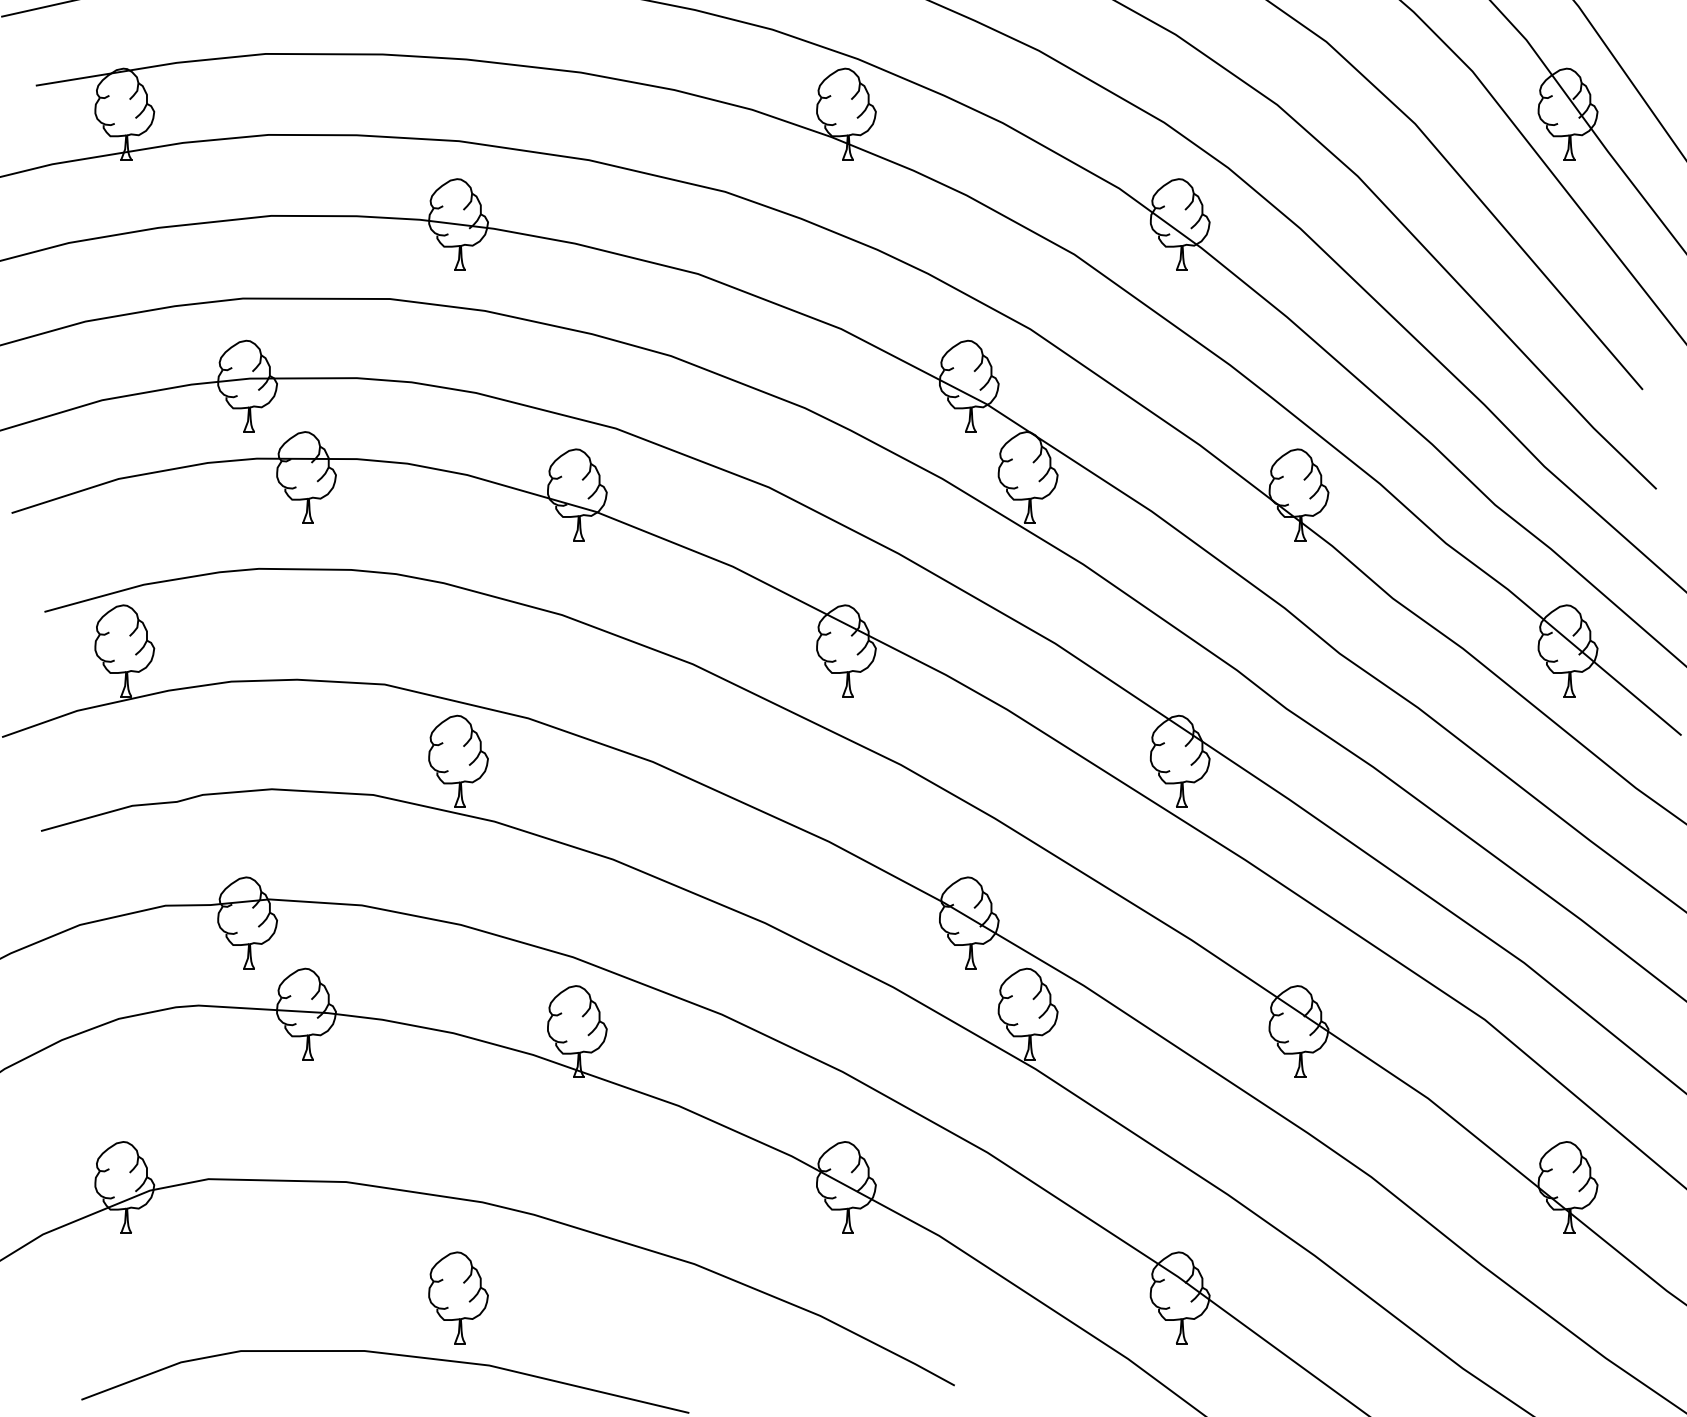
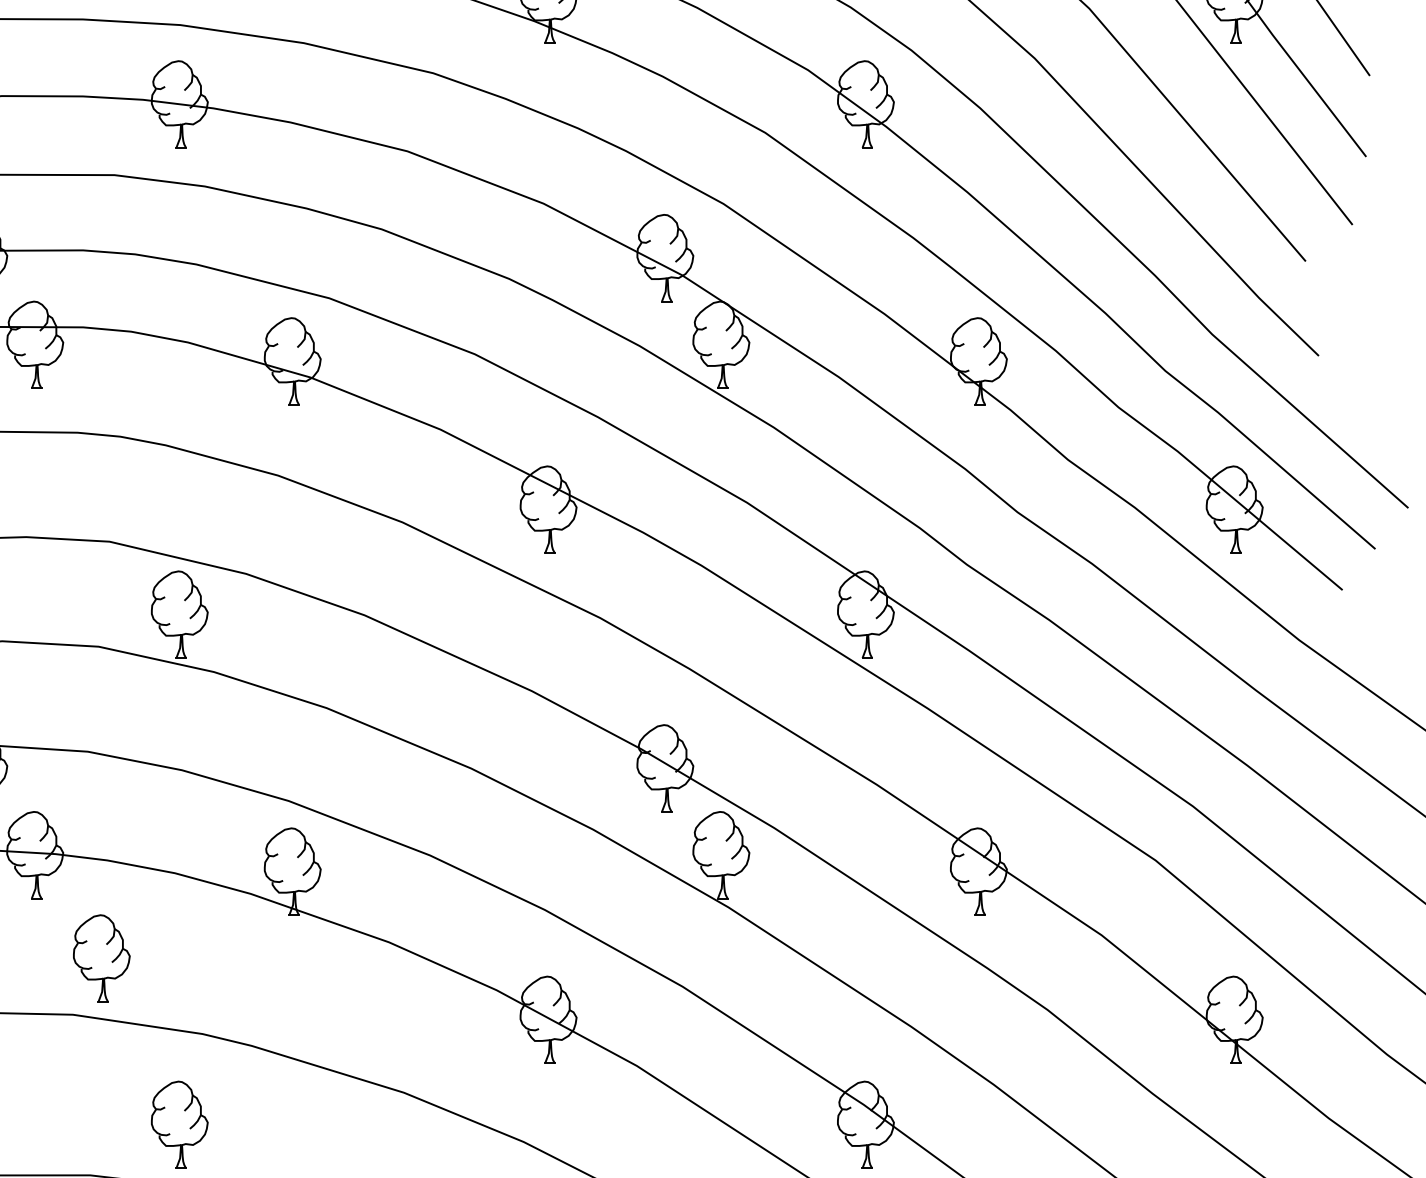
part: (376, 1122) -> (101, 958), added

